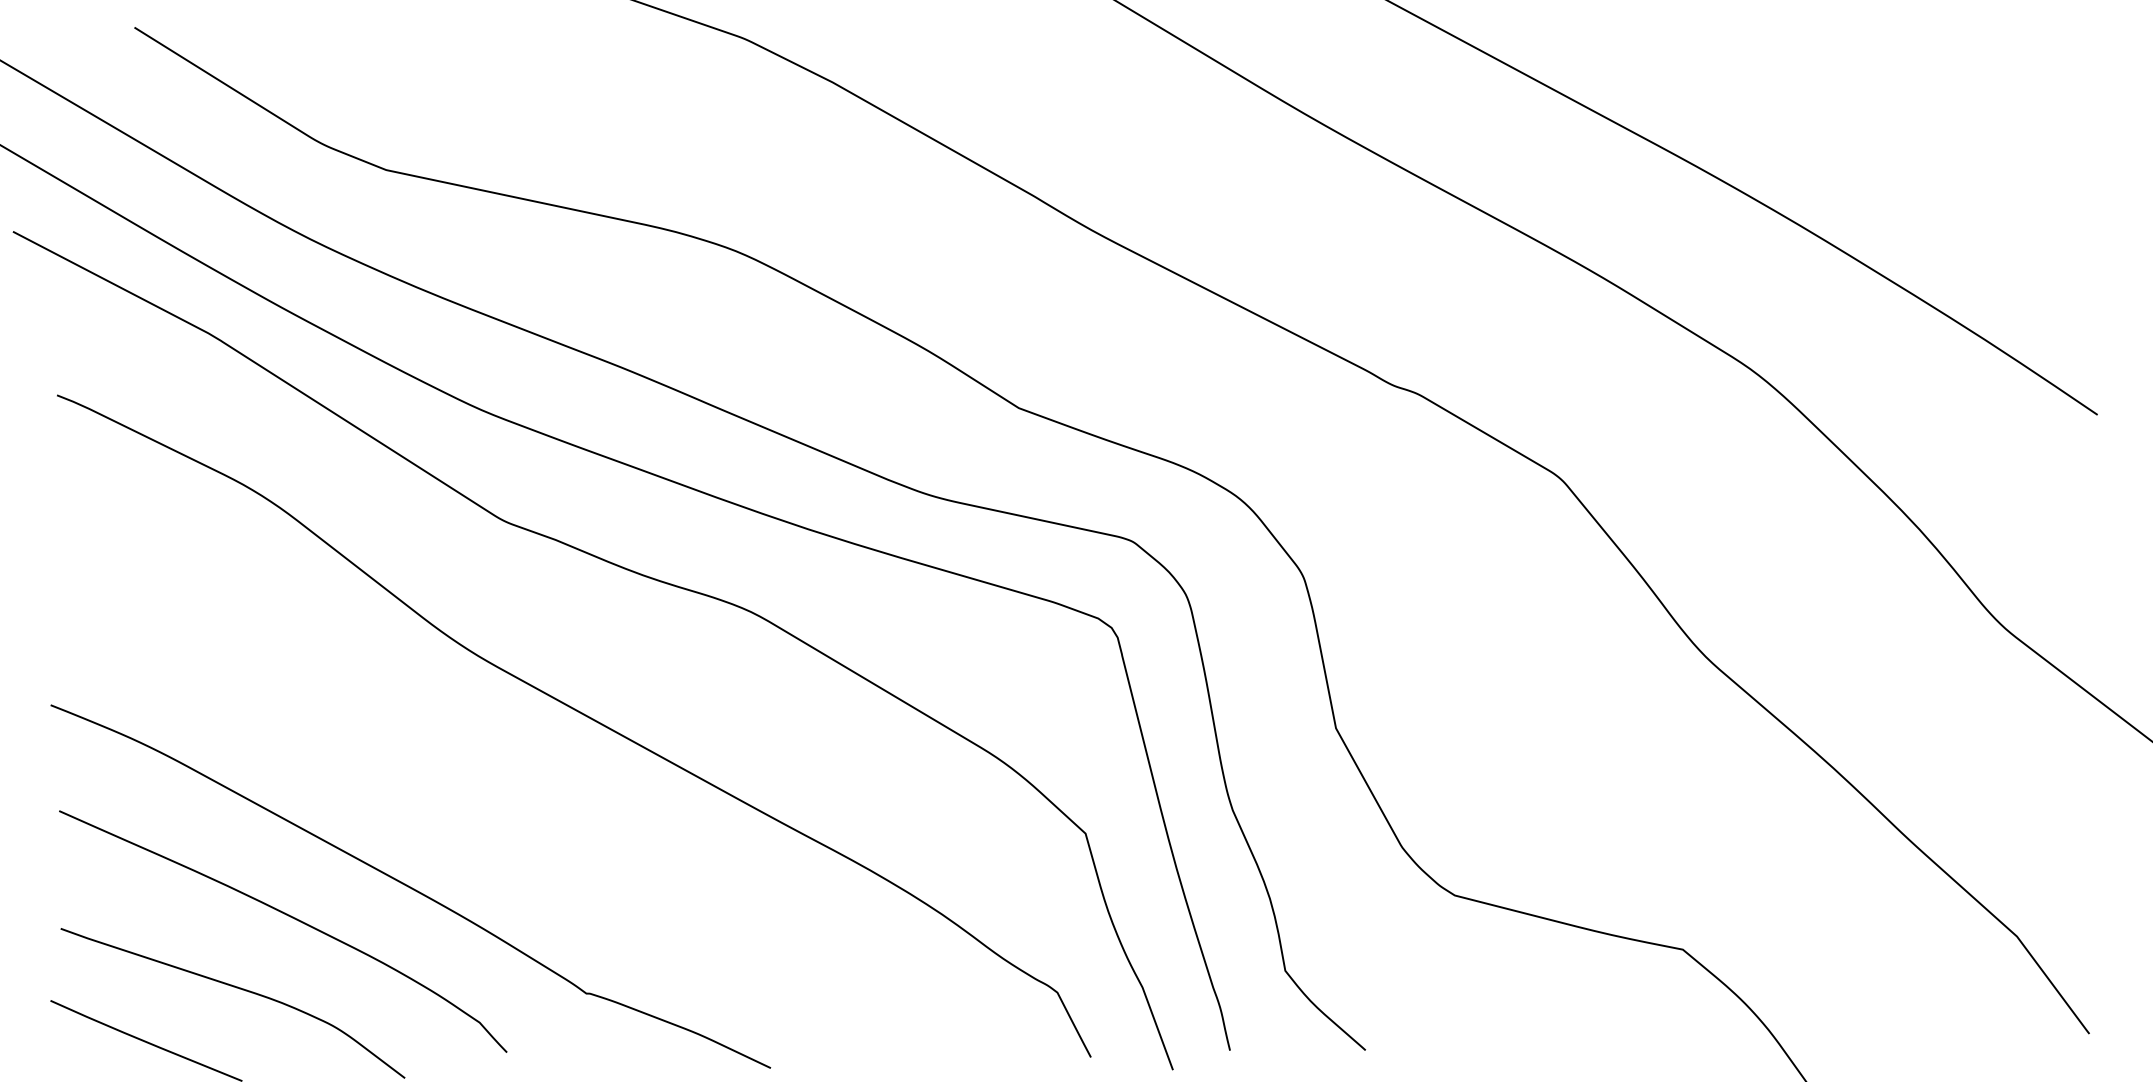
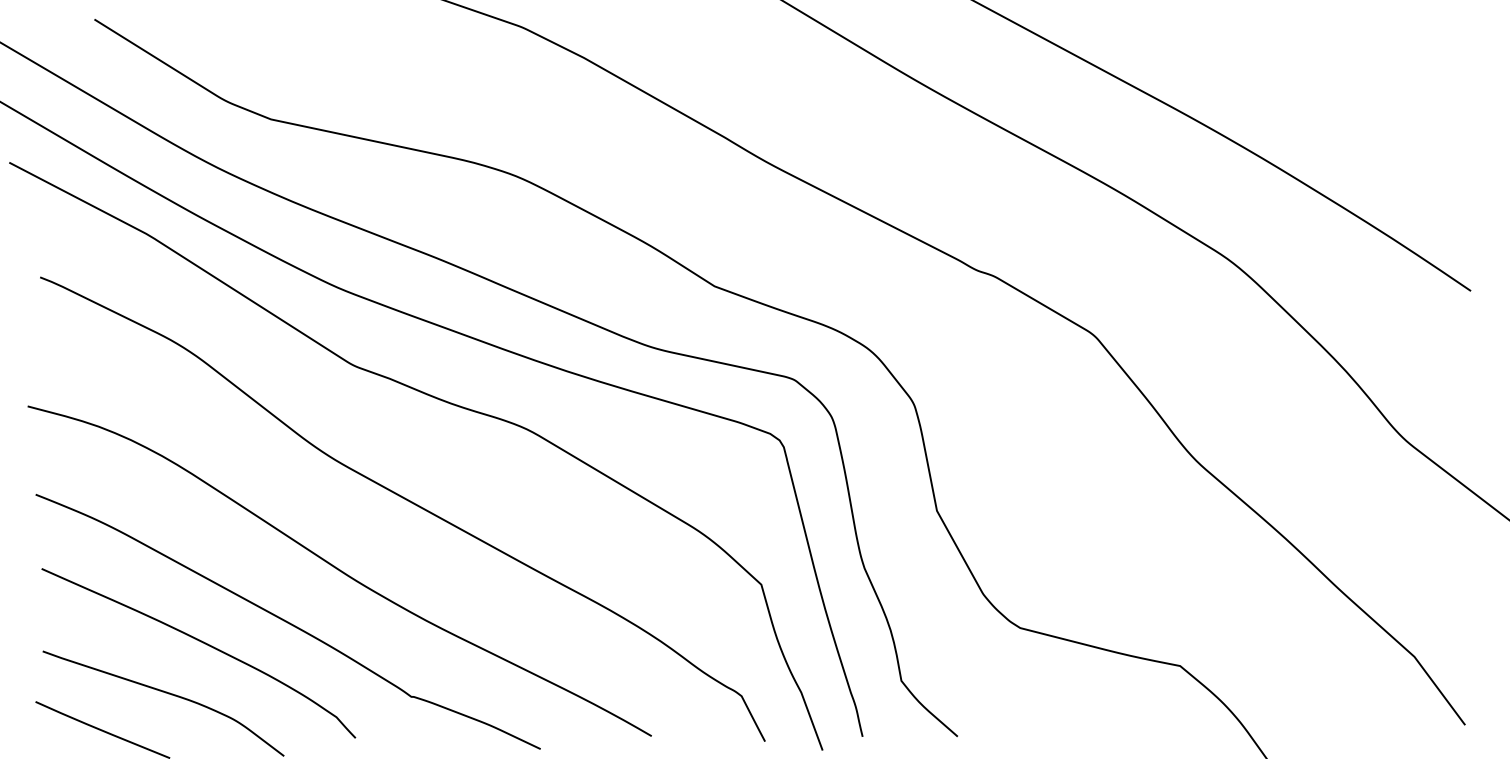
curve: (484, 814) -> (339, 571), added

